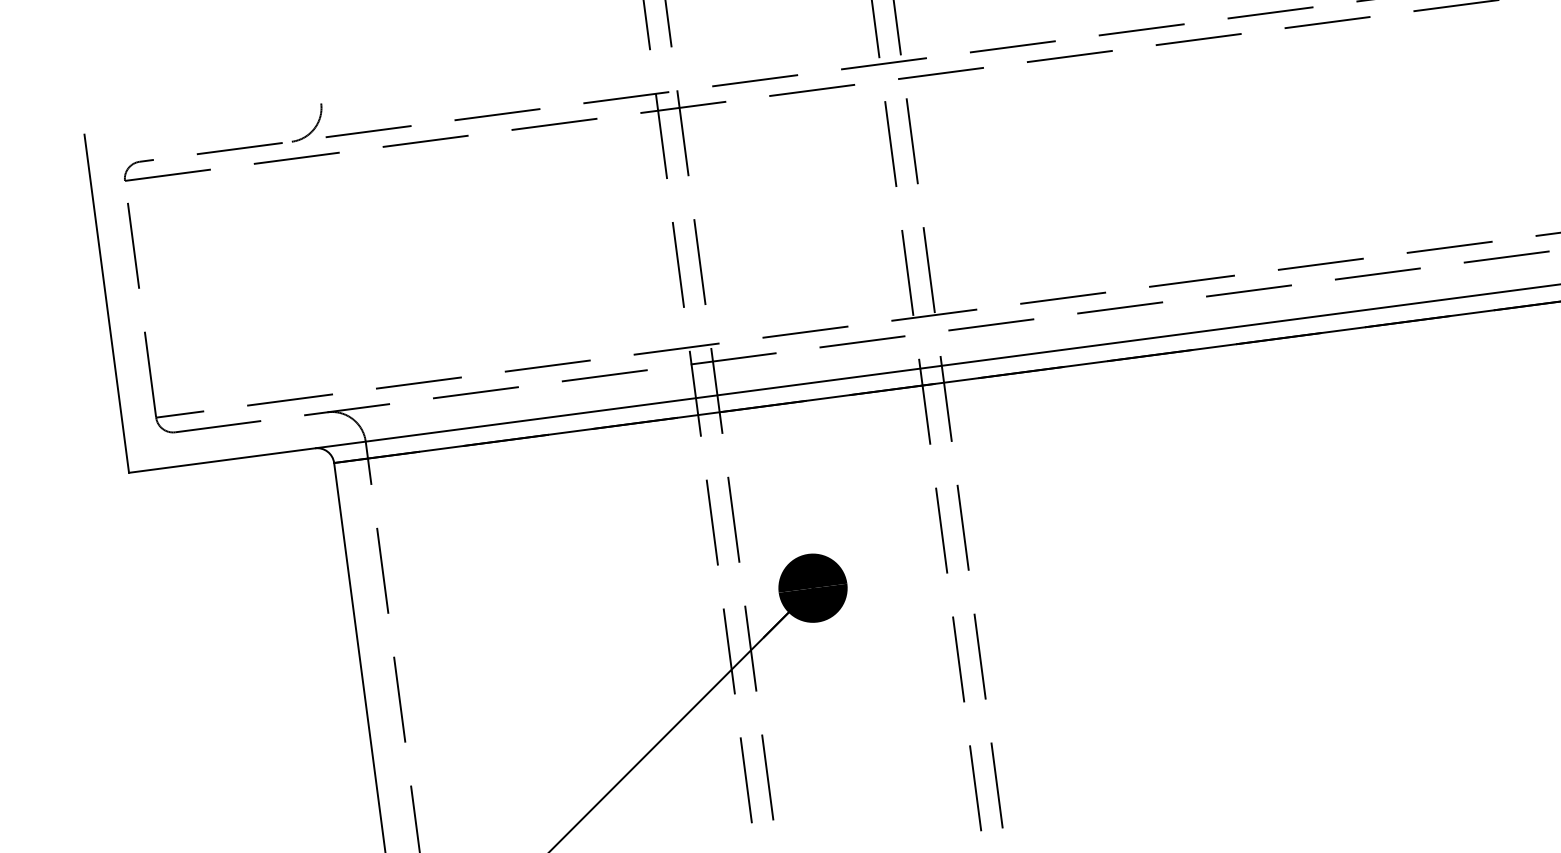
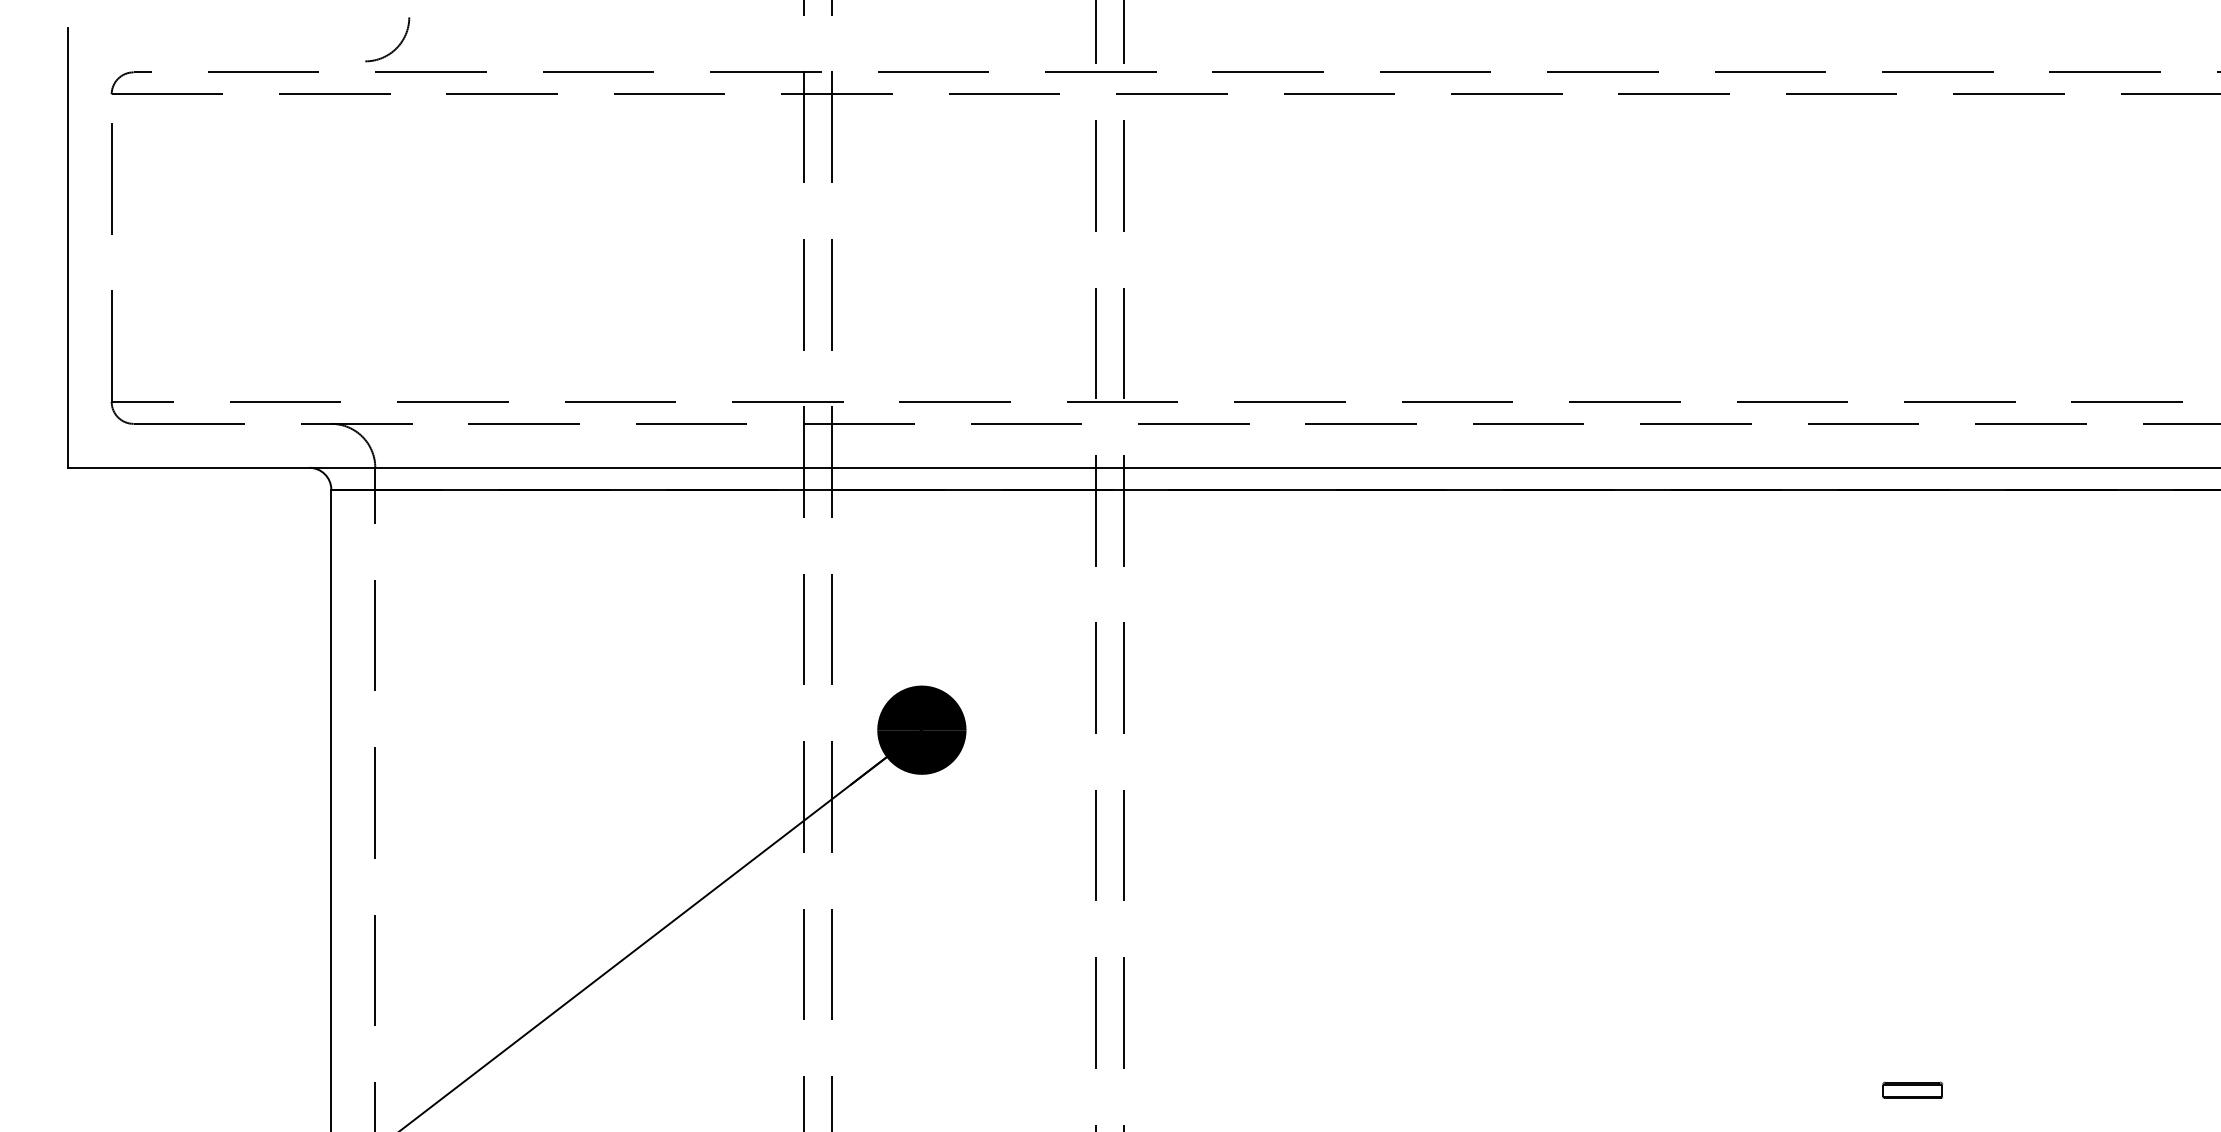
arc: (314, 126) -> (397, 45), moved

